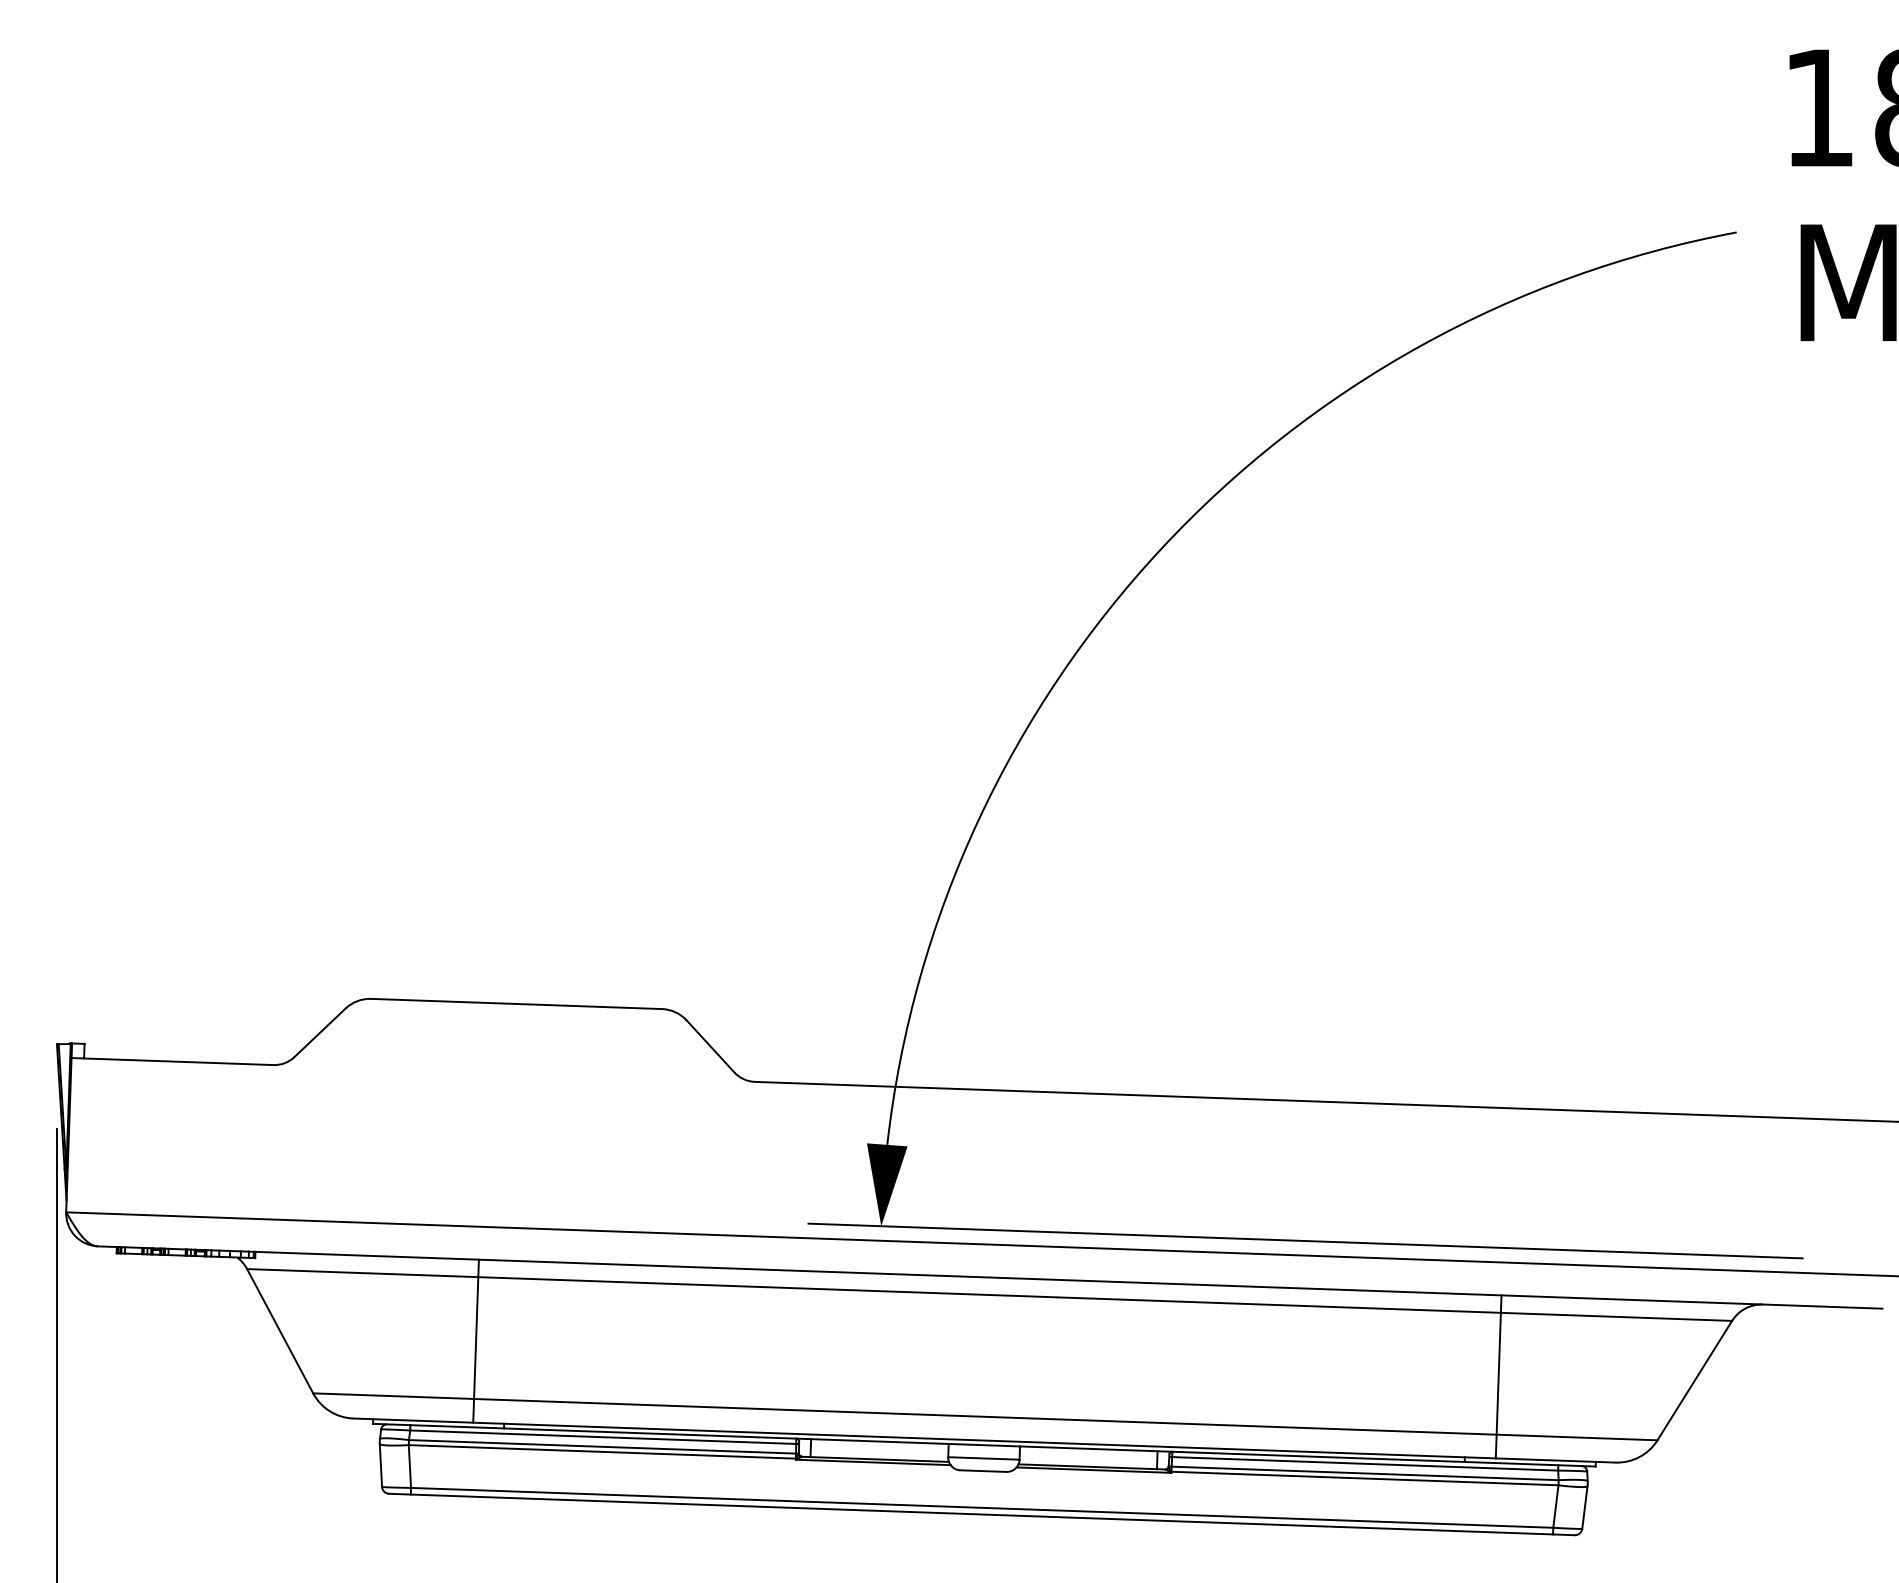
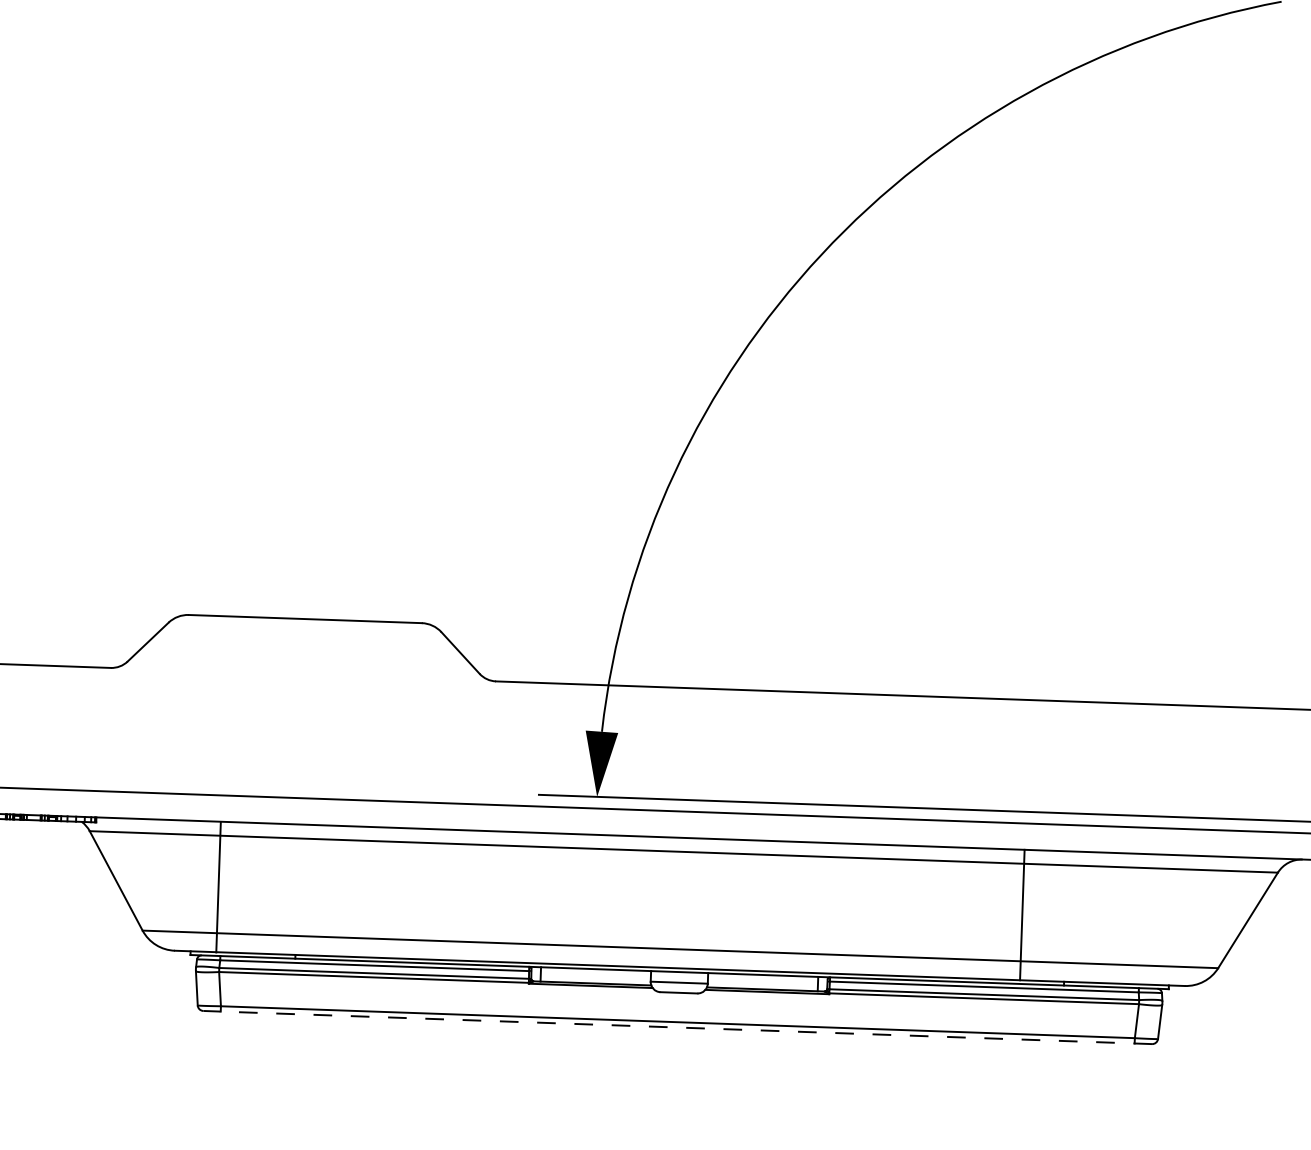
line: (475, 1340) -> (218, 886), moved
line: (1498, 1376) -> (1022, 914), moved
line: (981, 1514) -> (677, 1027), solid -> dashed

